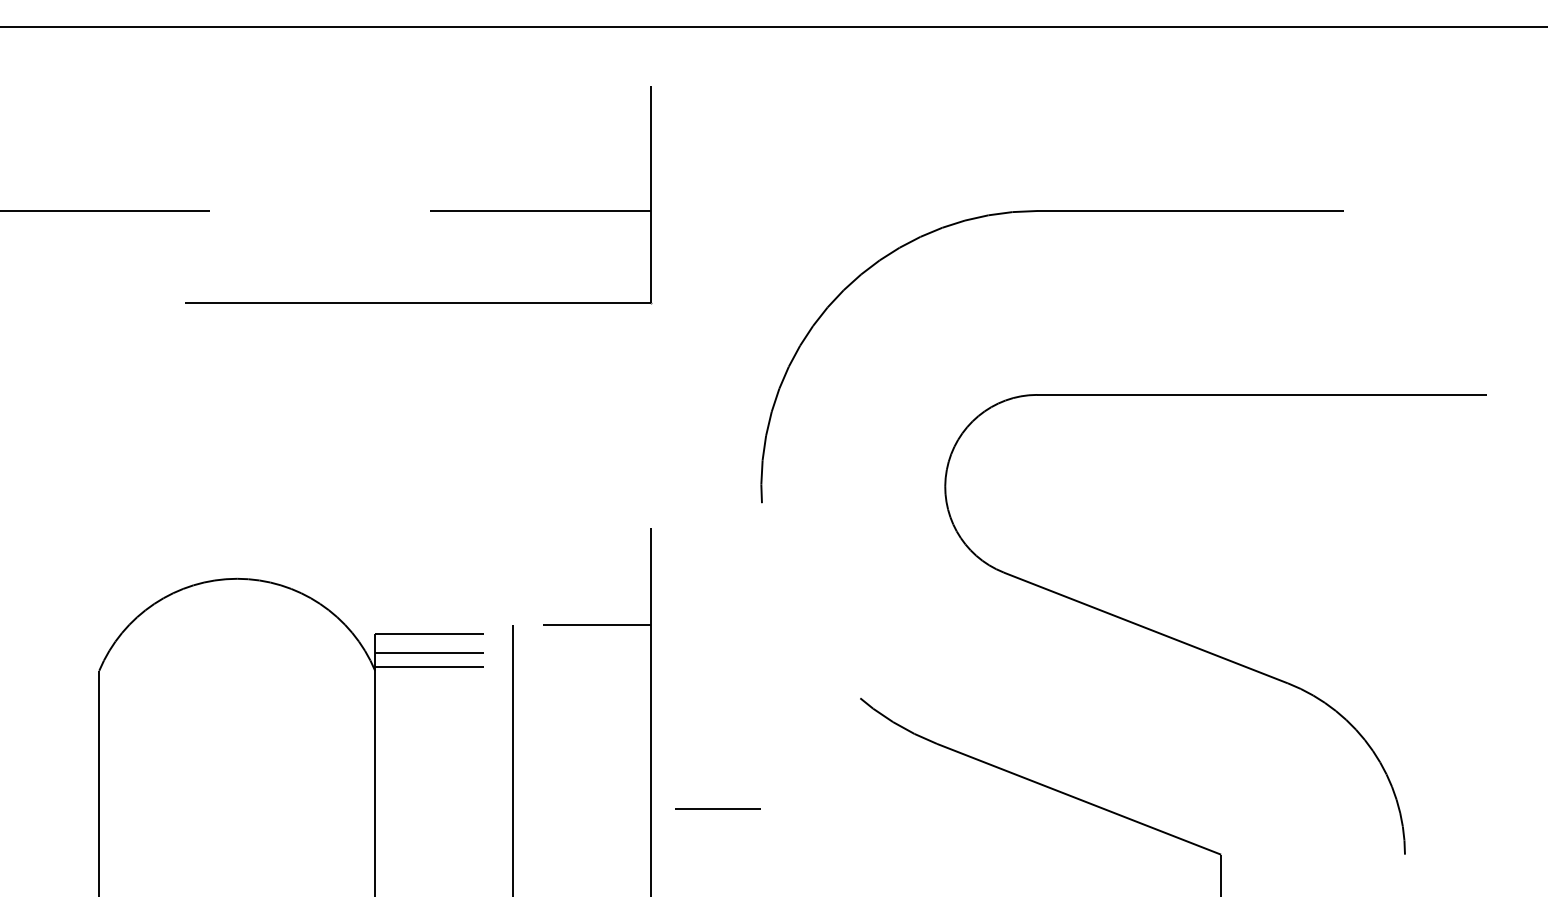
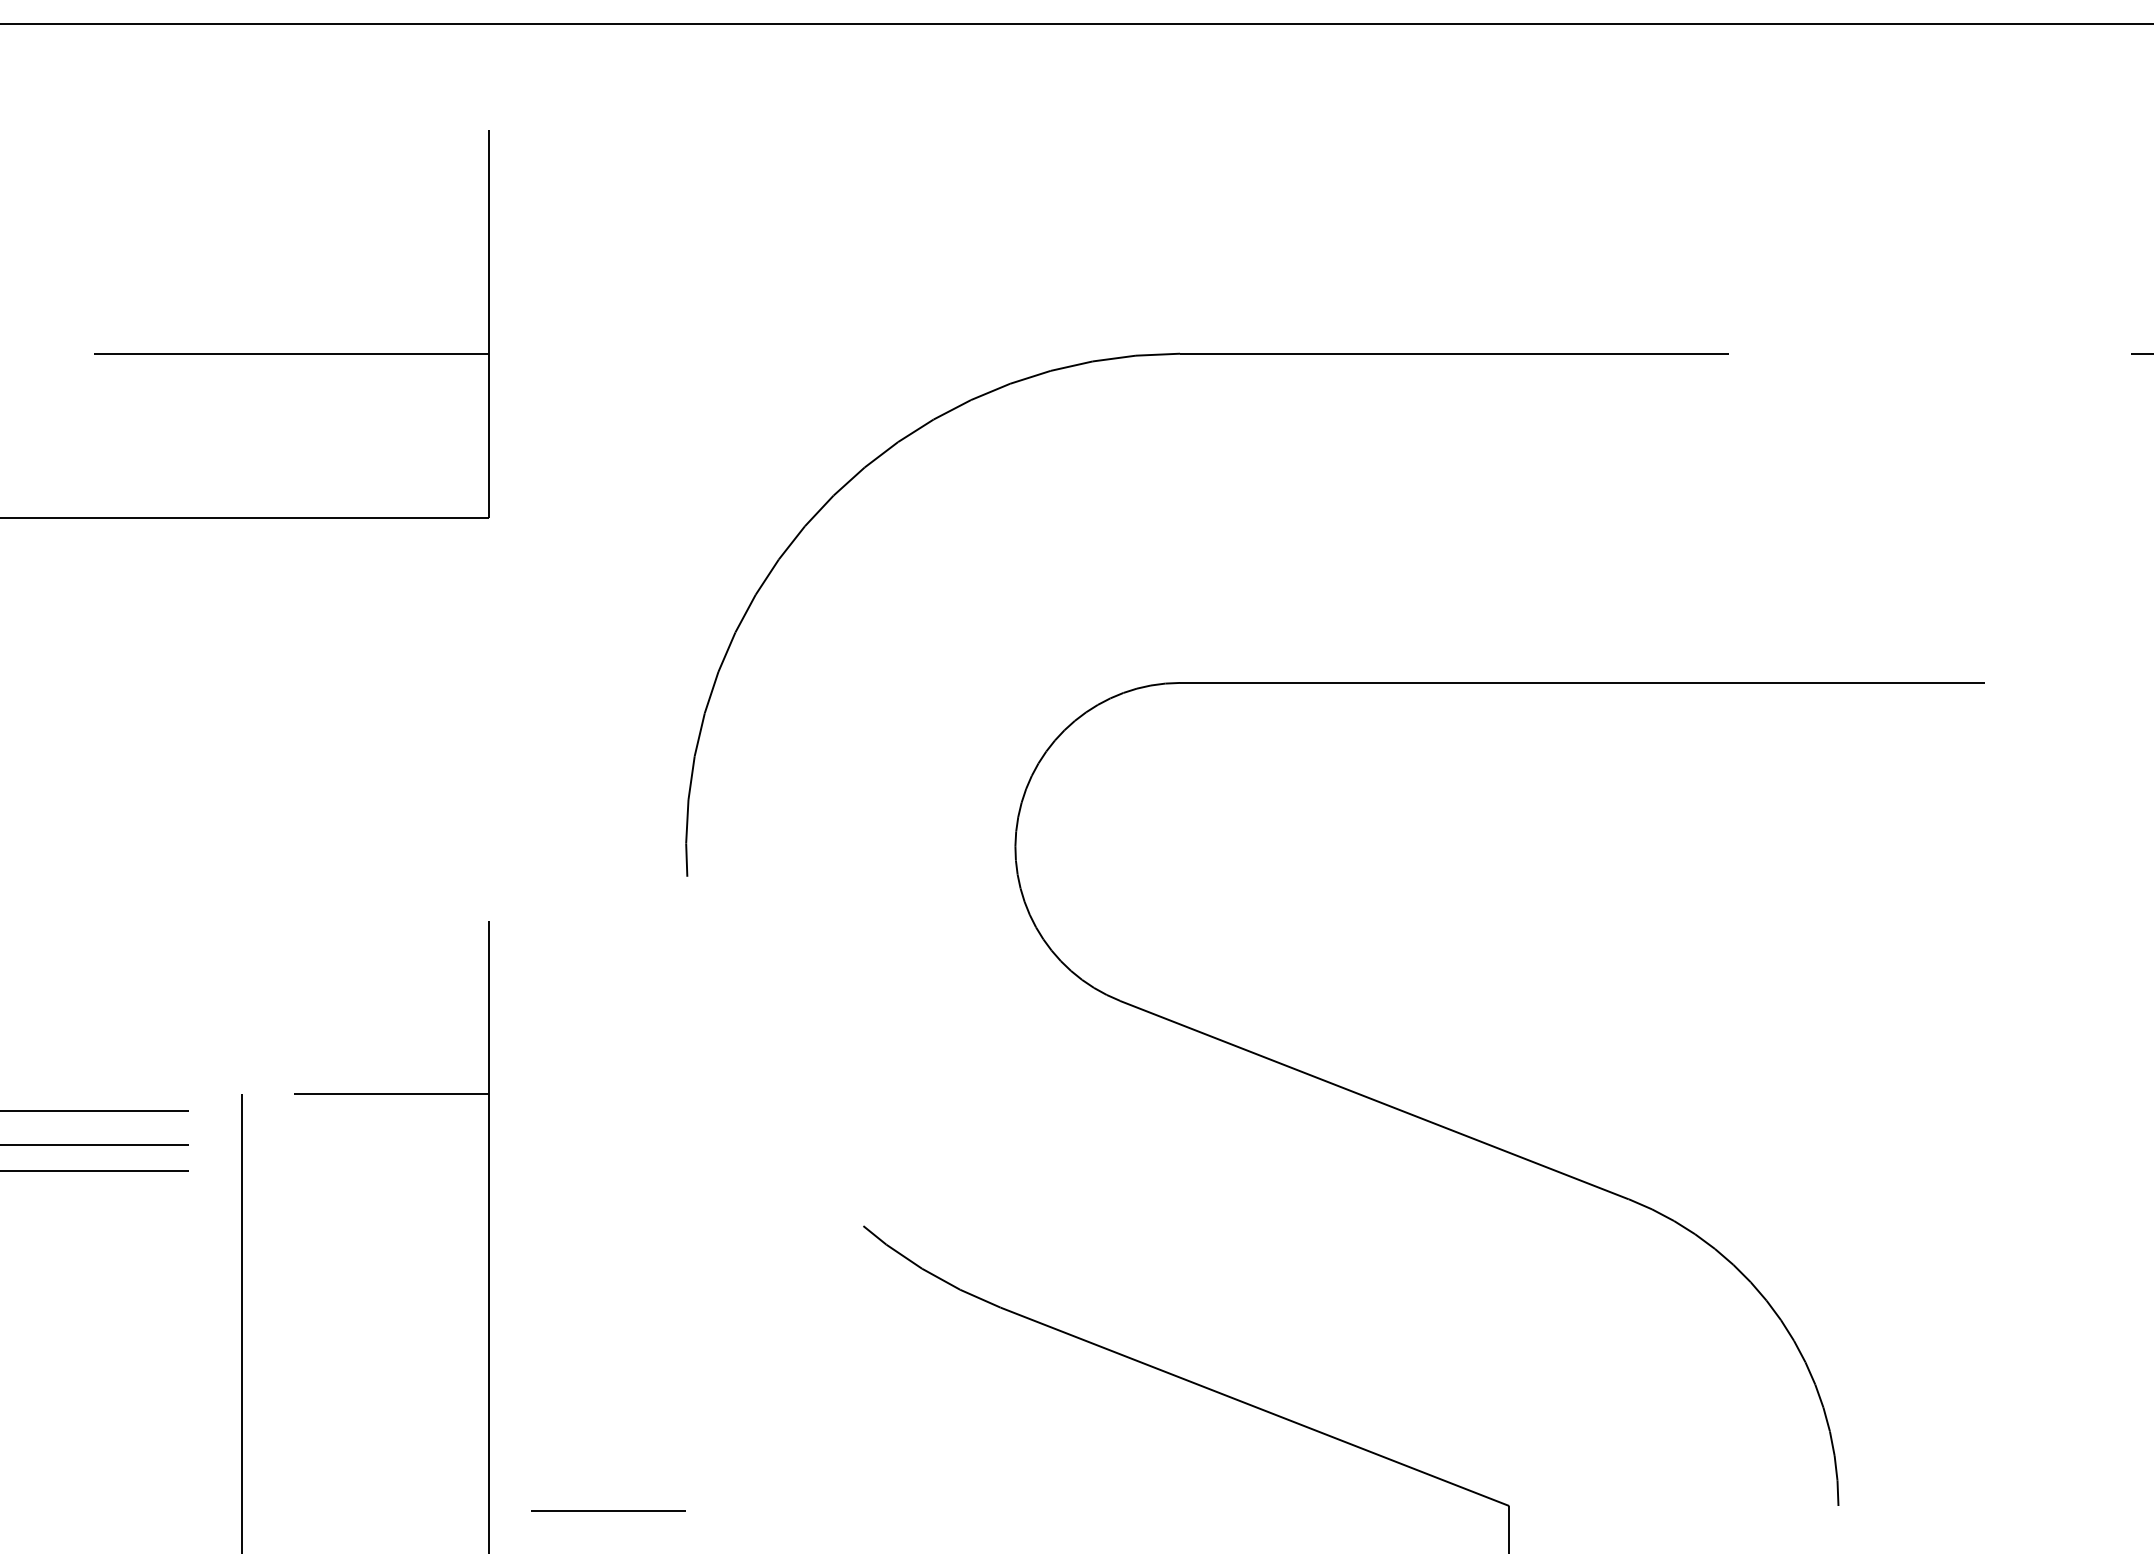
line: (717, 808) -> (607, 1511), moved

